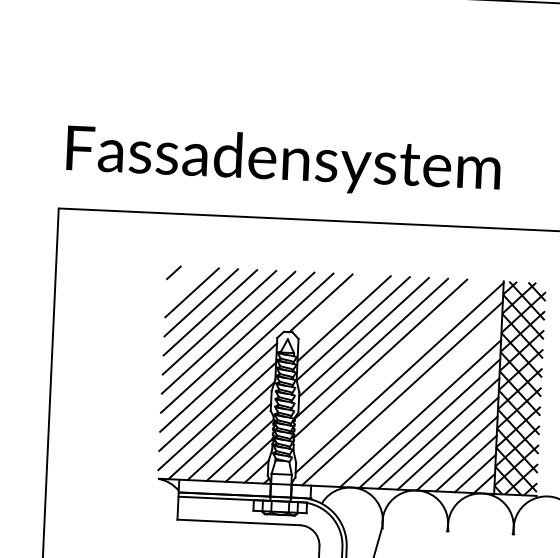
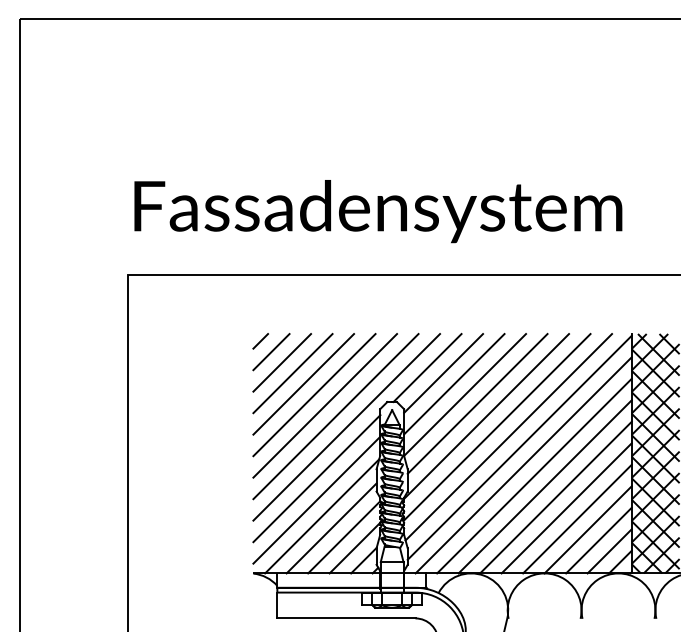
line: (183, 283) -> (271, 352), added
line: (334, 308) -> (443, 373), added
line: (390, 368) -> (508, 437), added
line: (411, 403) -> (534, 475), added

